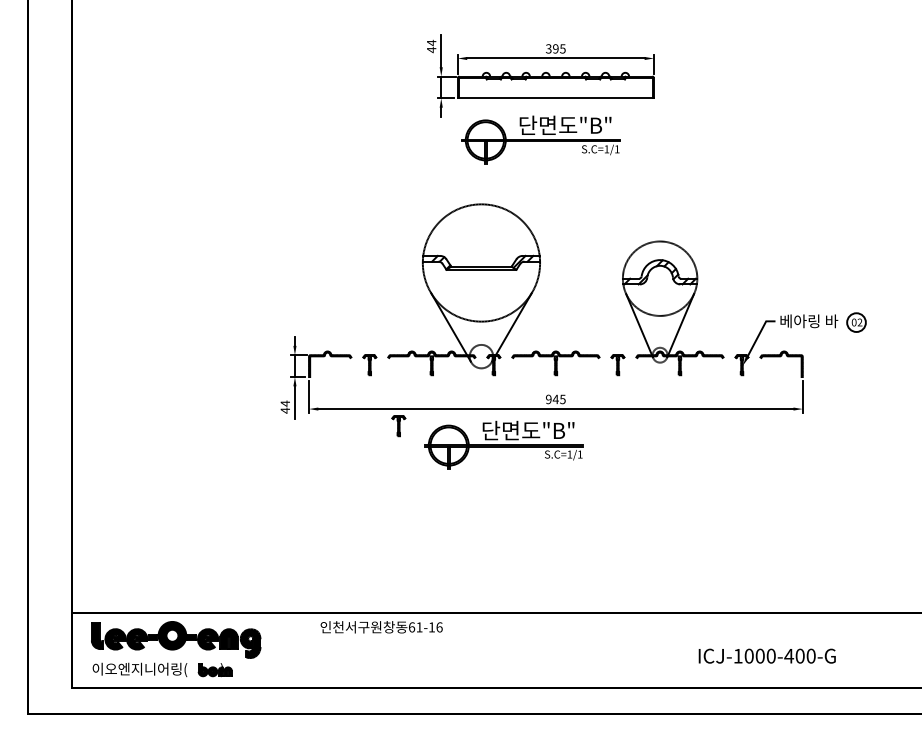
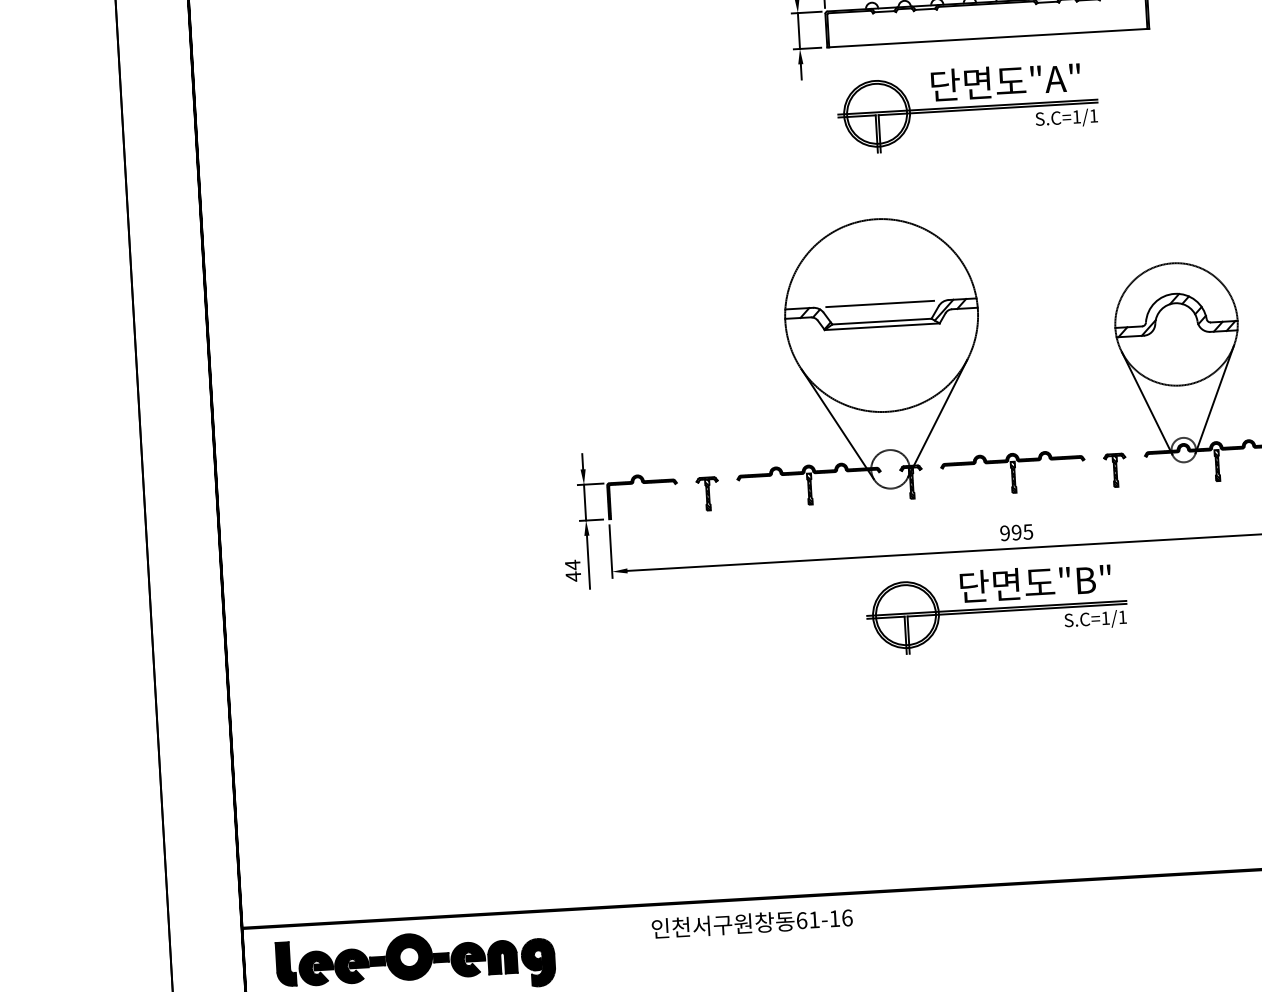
text: (600, 124) -> (1063, 76), 단면도"B" -> 단면도"A"
line: (480, 255) -> (879, 303), added
text: (555, 399) -> (1016, 532), 945 -> 995
part: (398, 426) -> (760, 591), removed
part: (503, 444) -> (995, 608), moved

